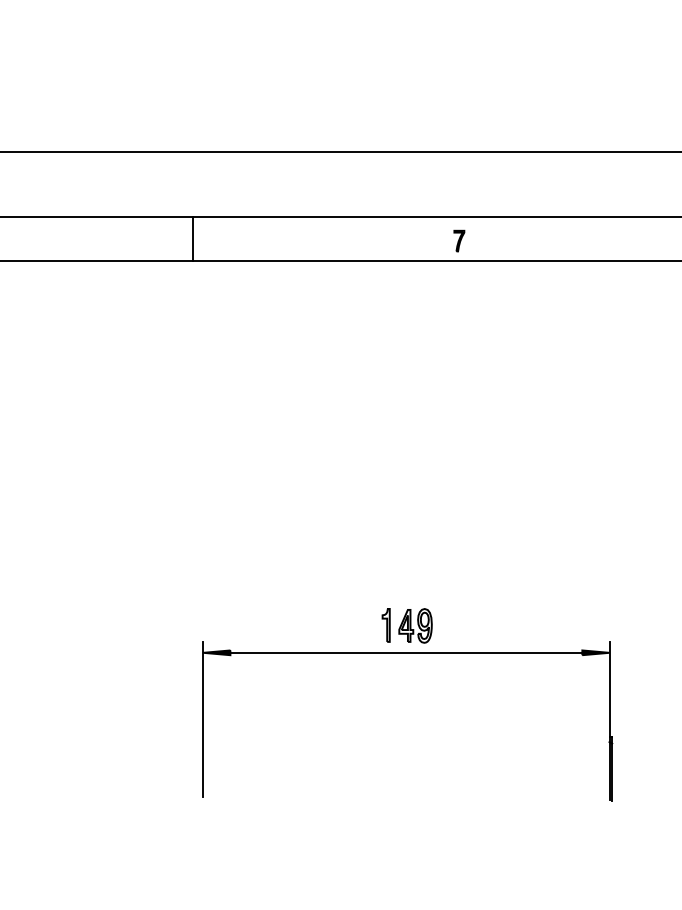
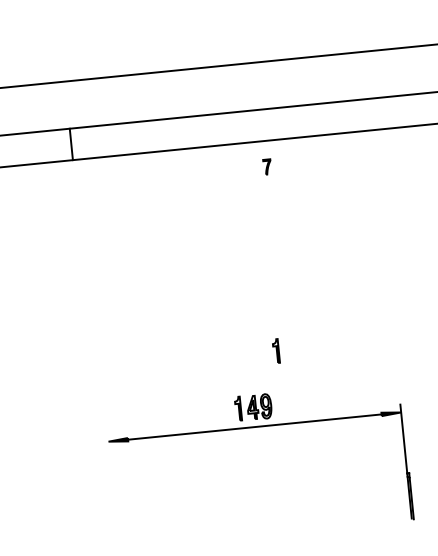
part: (459, 240) -> (267, 166), moved
part: (445, 551) -> (275, 351), added
line: (203, 719) -> (113, 489), removed

